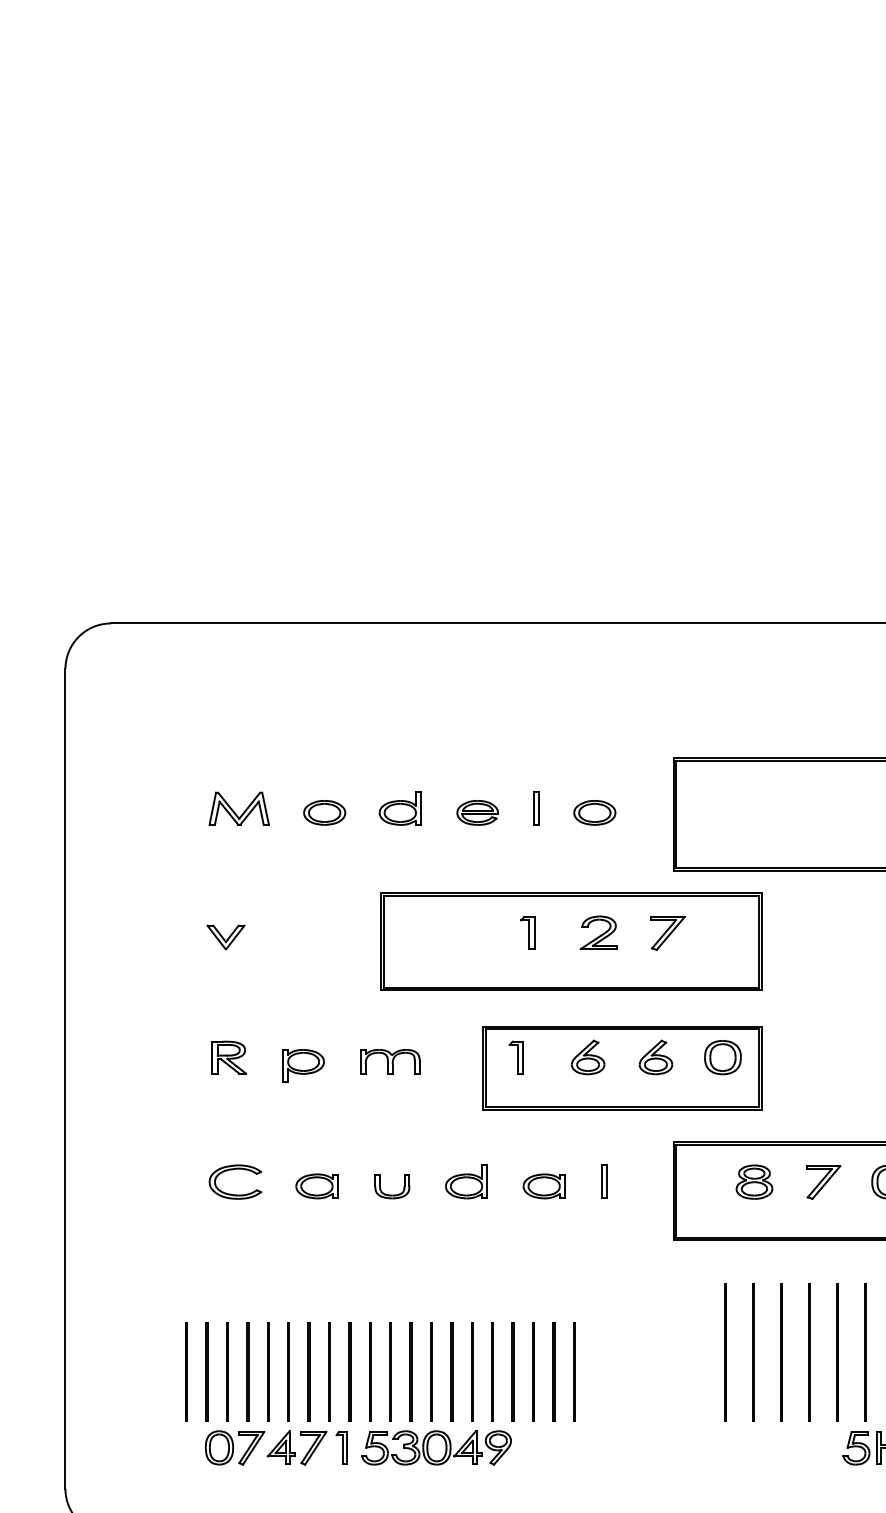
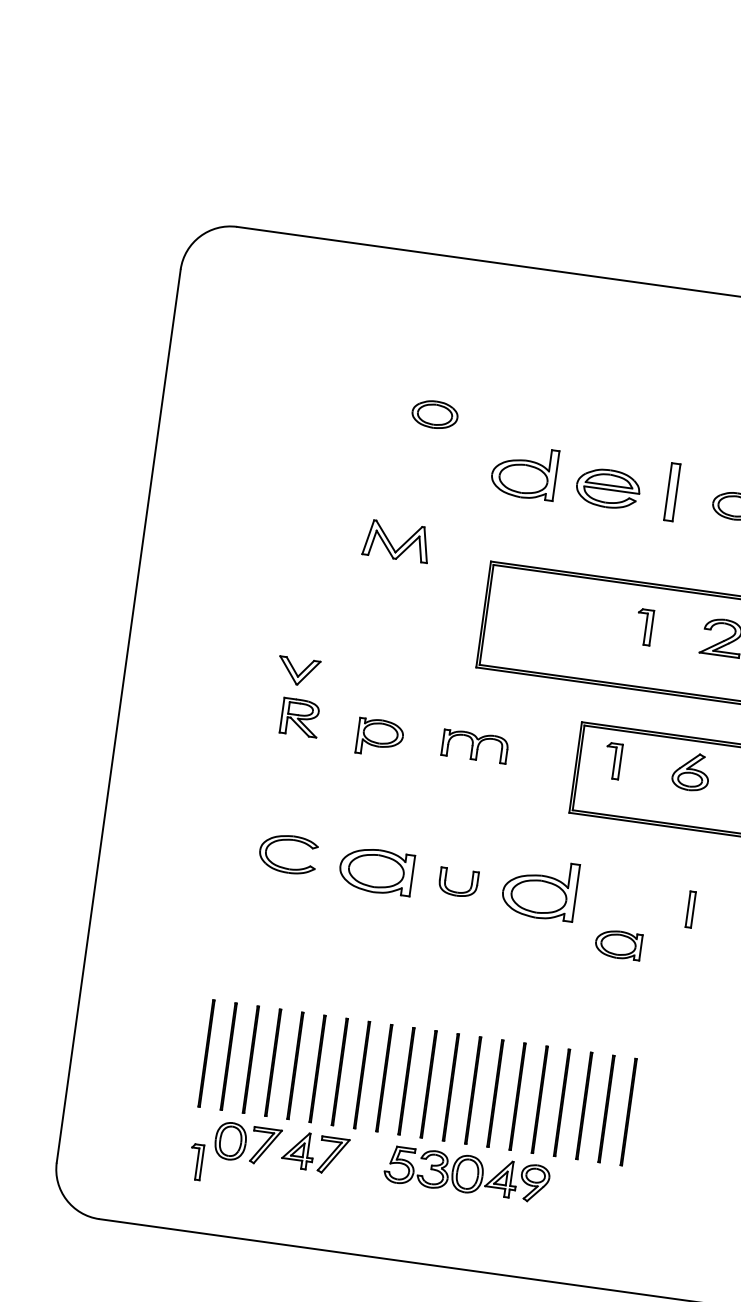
part: (238, 808) -> (396, 541), moved
part: (399, 808) -> (523, 472), size x1.4
part: (536, 808) -> (672, 492), size x1.6
part: (324, 812) -> (434, 414), moved
part: (477, 812) -> (607, 488), size x1.4
part: (225, 937) -> (298, 671), moved
part: (466, 1181) -> (540, 888), size x1.6
part: (316, 1186) -> (375, 871), size x1.6
part: (543, 1186) -> (617, 944), moved
part: (341, 1447) -> (195, 1161), moved

